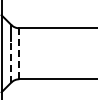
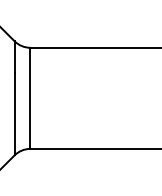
line: (19, 54) -> (30, 99), dashed -> solid
line: (11, 61) -> (14, 113), dashed -> solid

